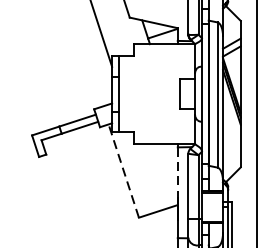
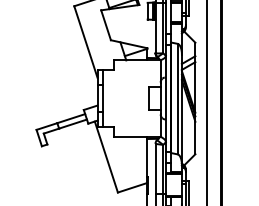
line: (123, 170) -> (106, 156), dashed -> solid
line: (177, 172) -> (147, 158), dashed -> solid

